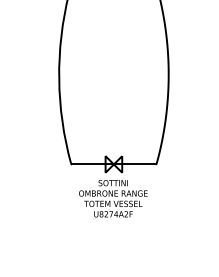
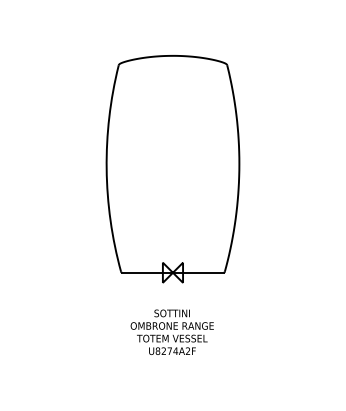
text: (112, 198) -> (171, 331), moved

